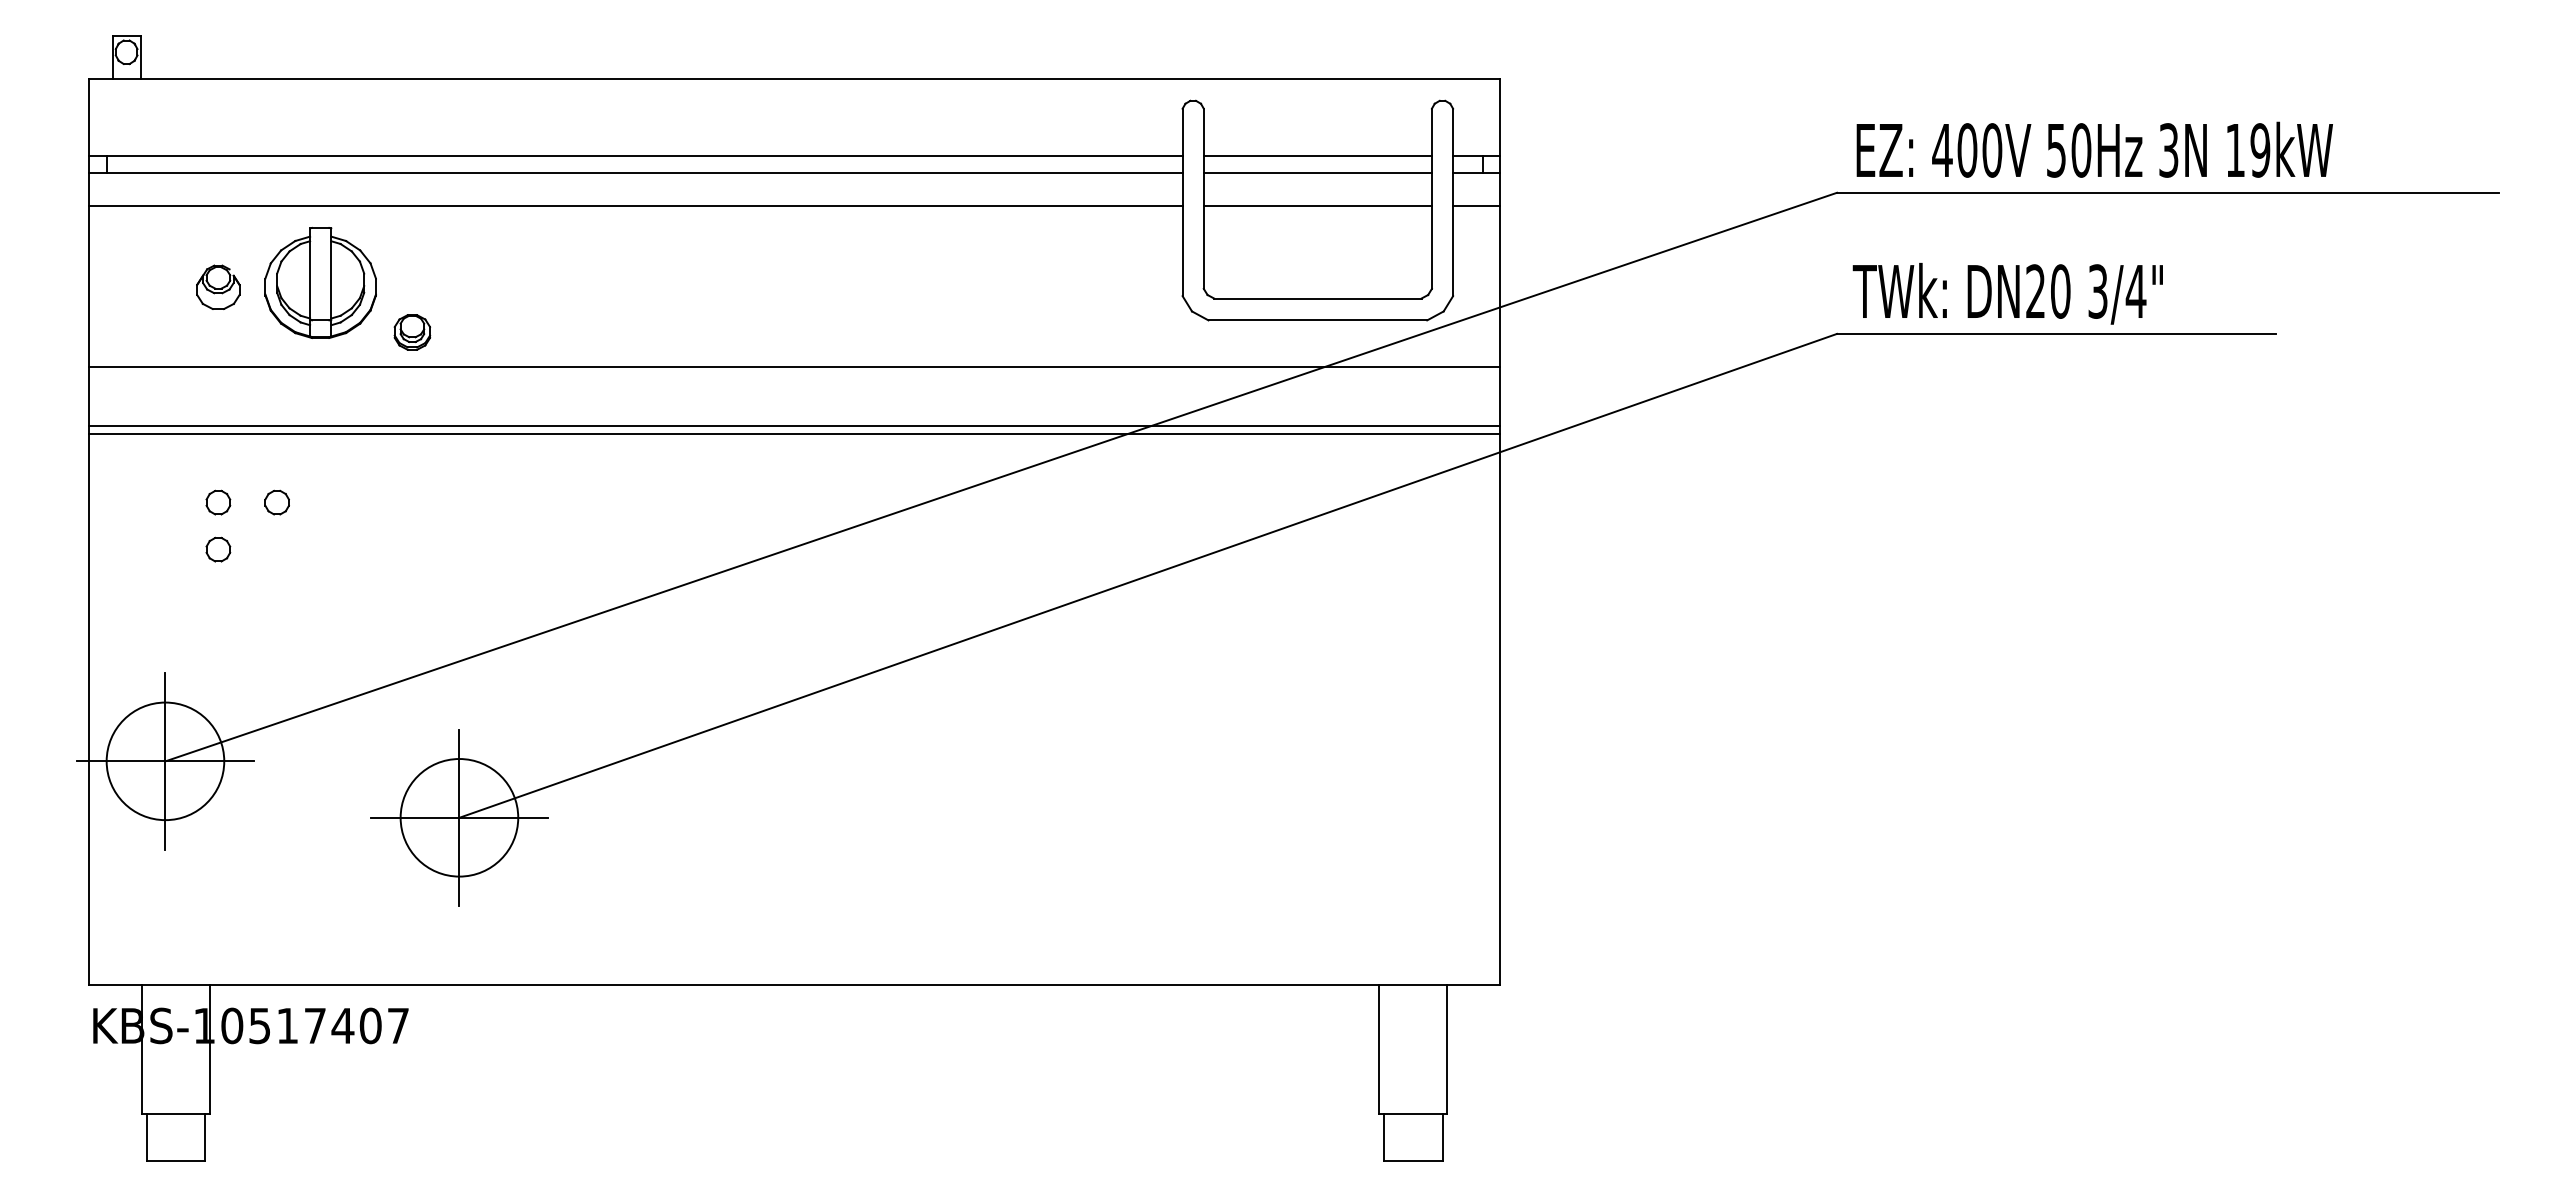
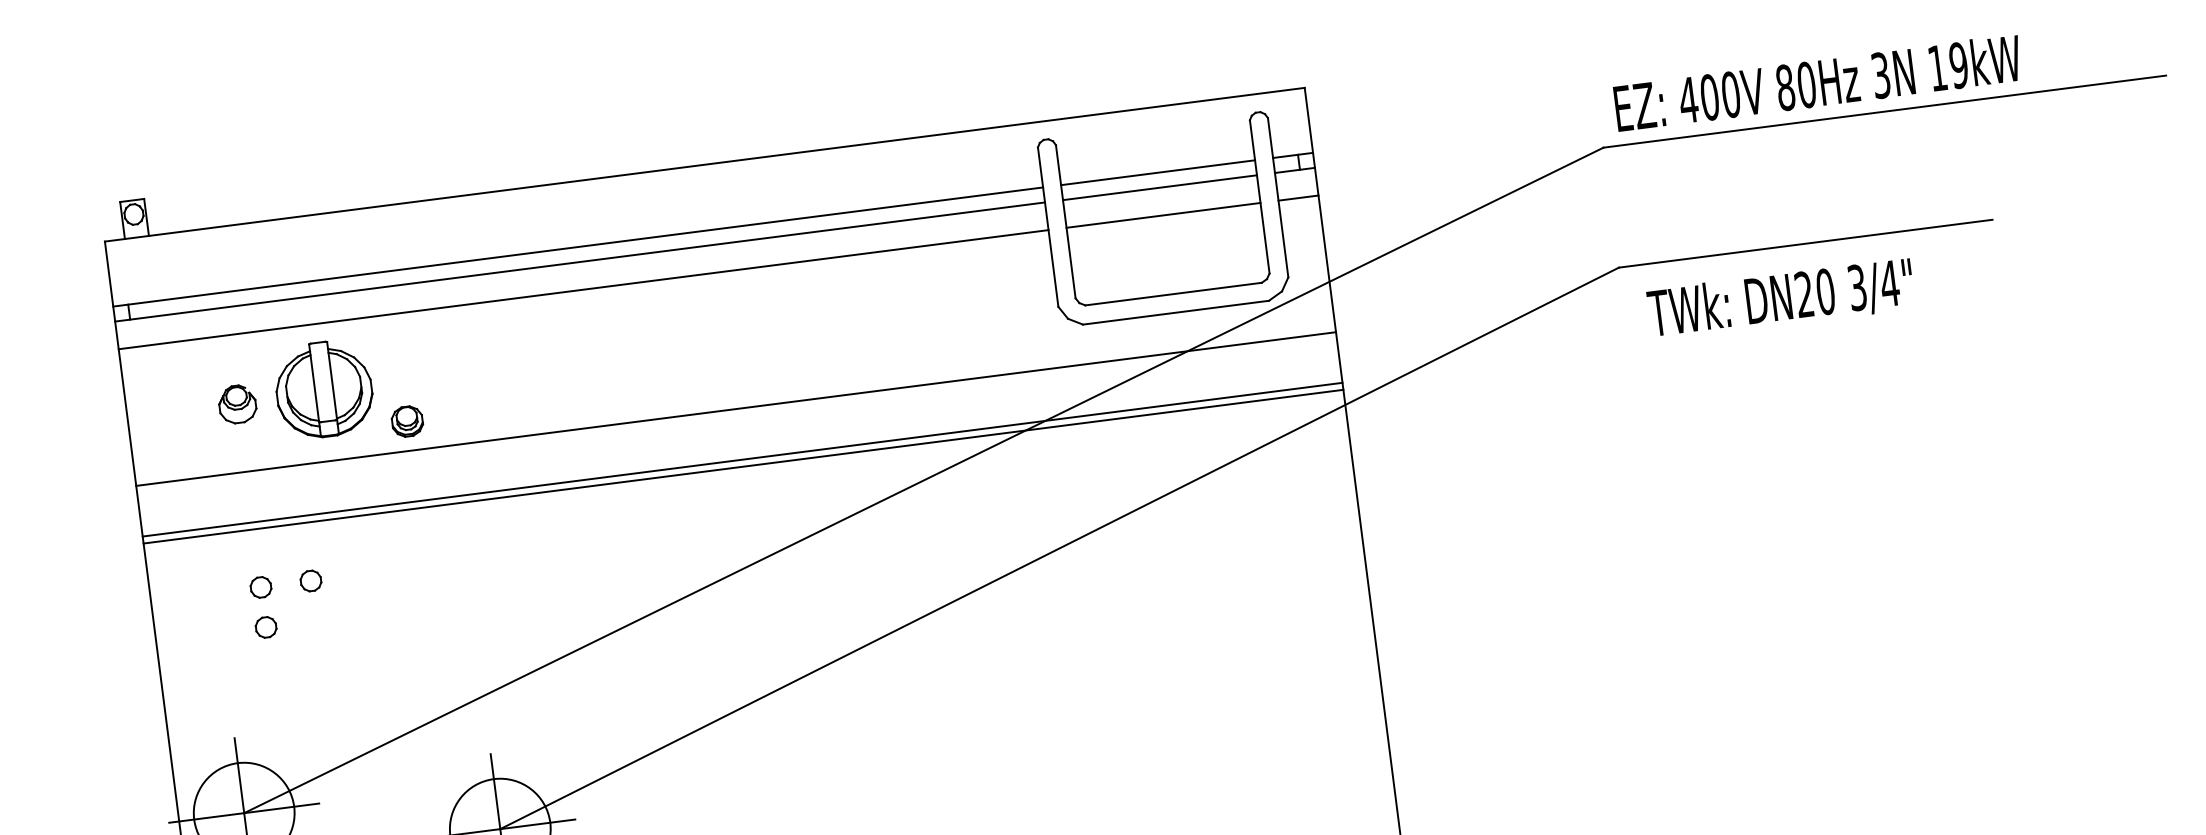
text: (2056, 150) -> (1785, 87), 50Hz -> 80Hz
text: (2007, 293) -> (1780, 299), moved

